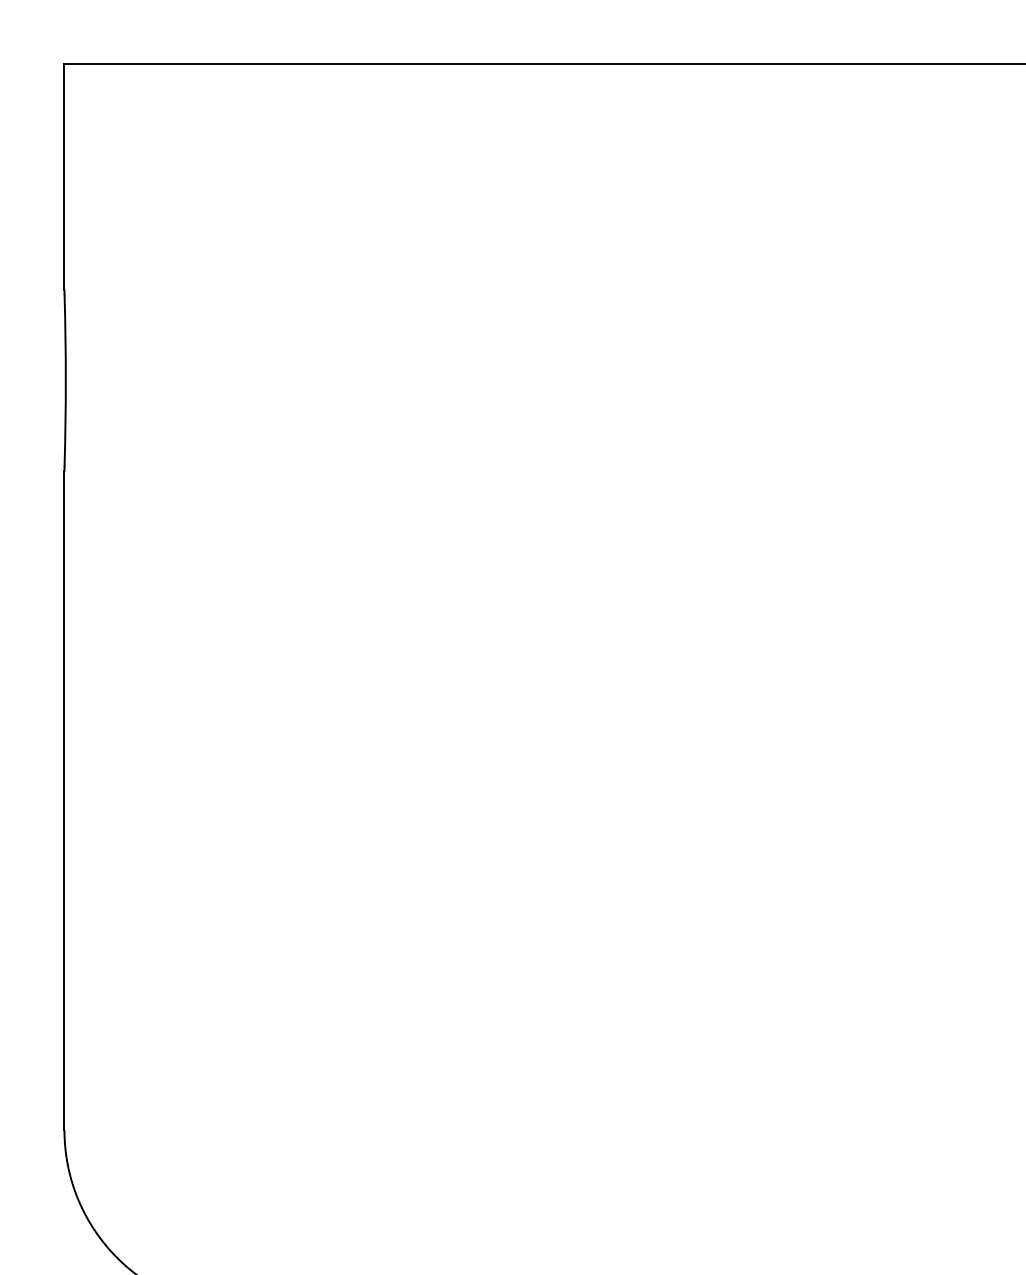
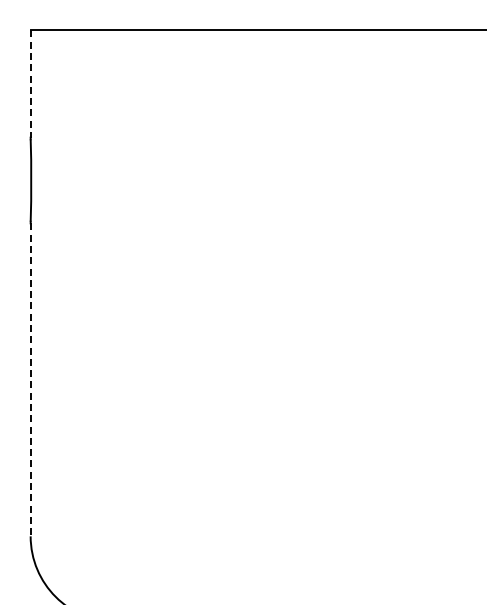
line: (64, 178) -> (30, 84), solid -> dashed
line: (64, 801) -> (30, 380), solid -> dashed

